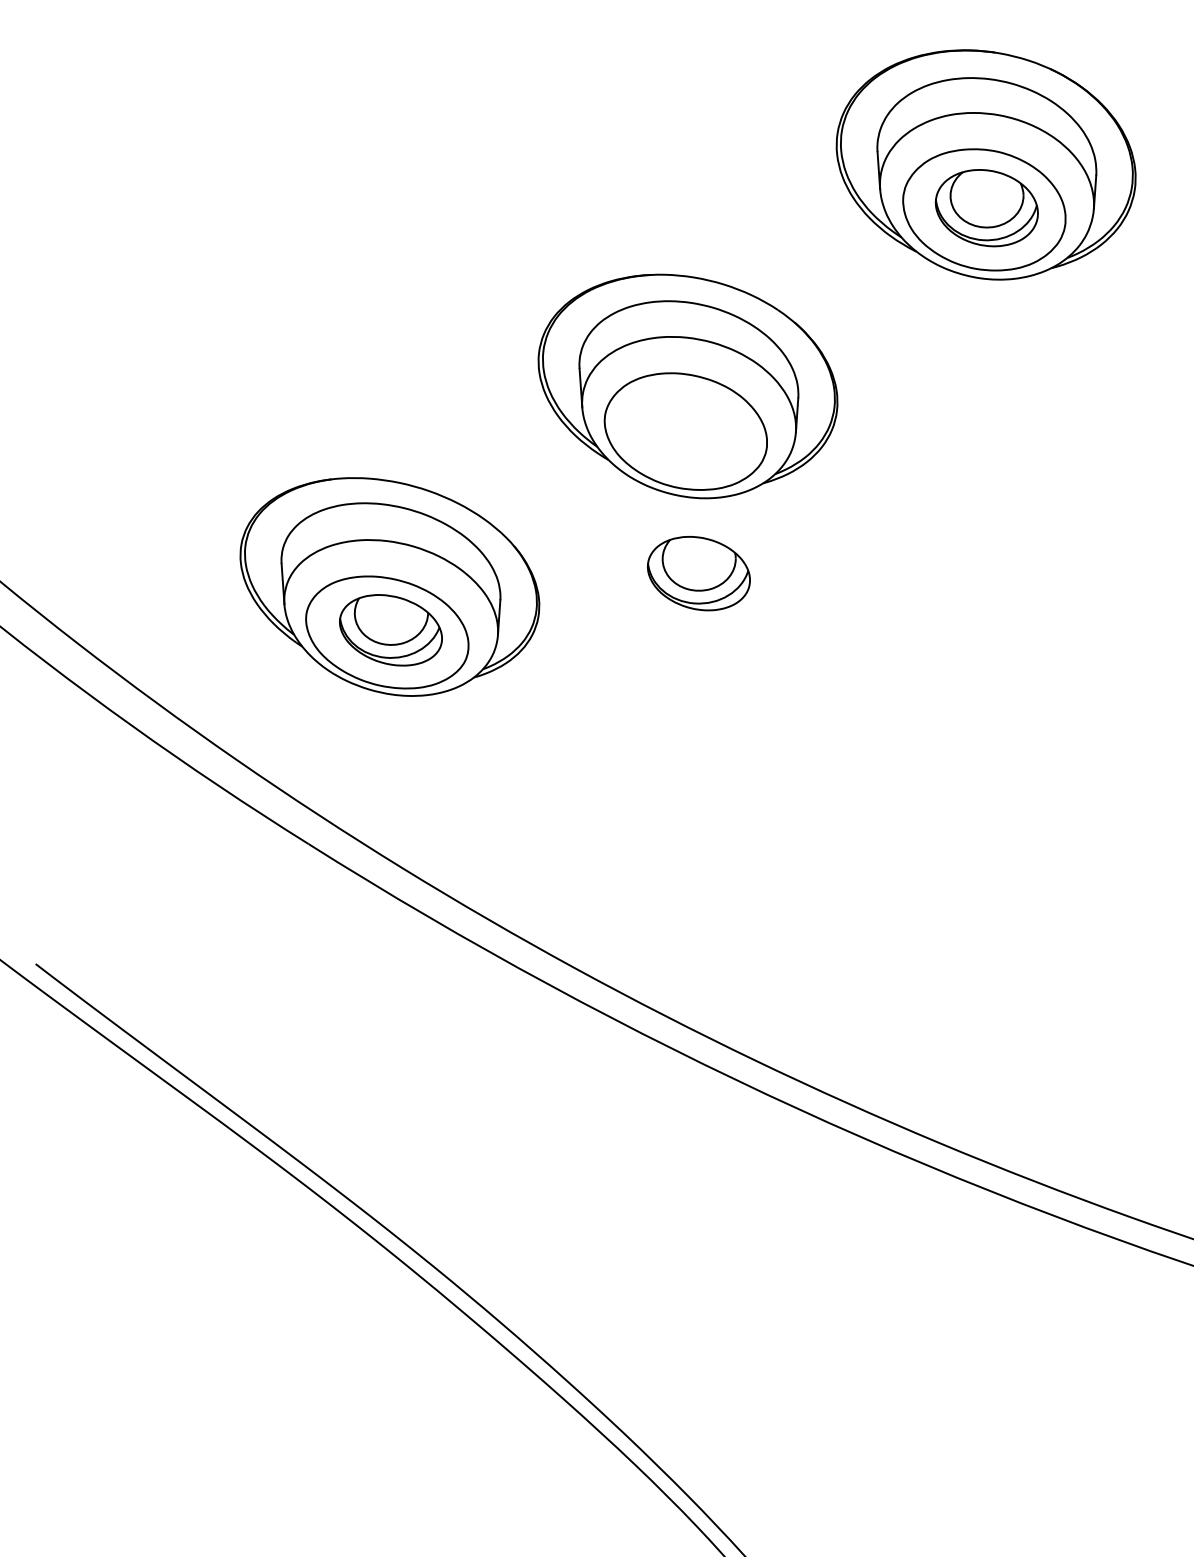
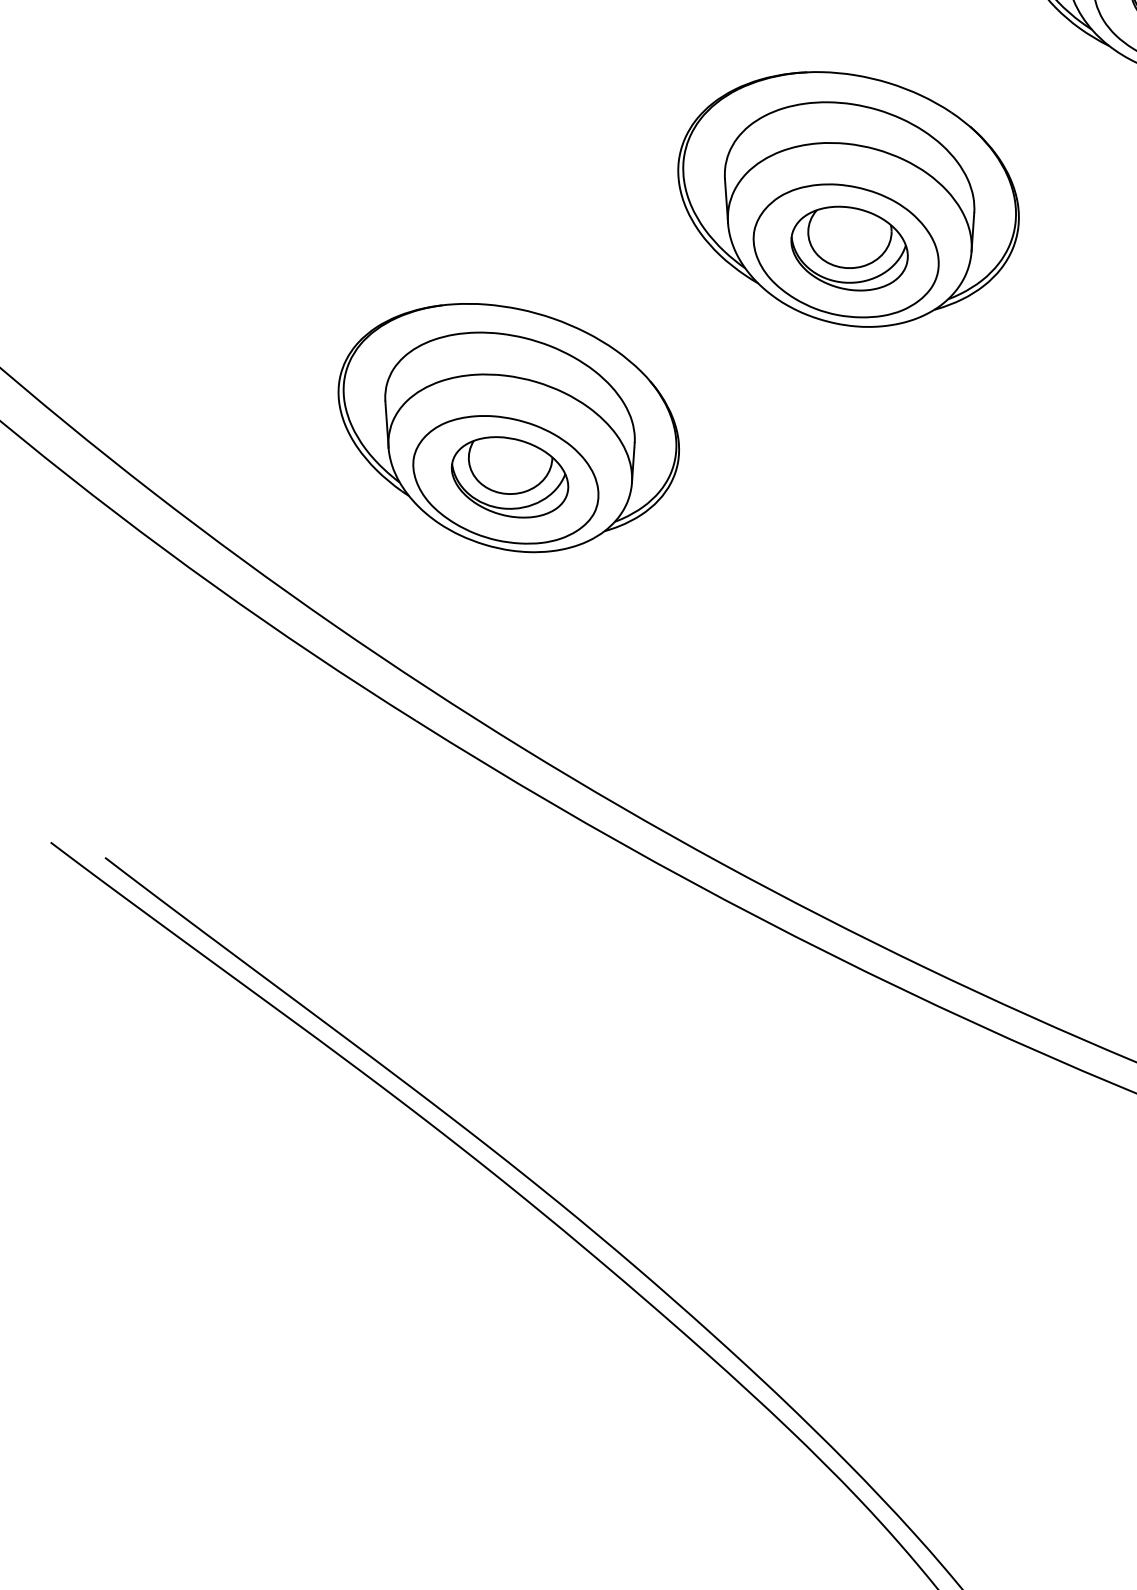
part: (698, 573) -> (849, 248), moved

